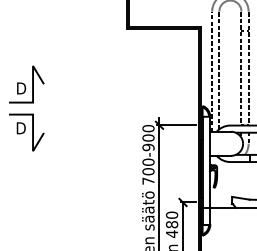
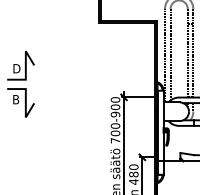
text: (21, 128) -> (16, 99), D -> B

